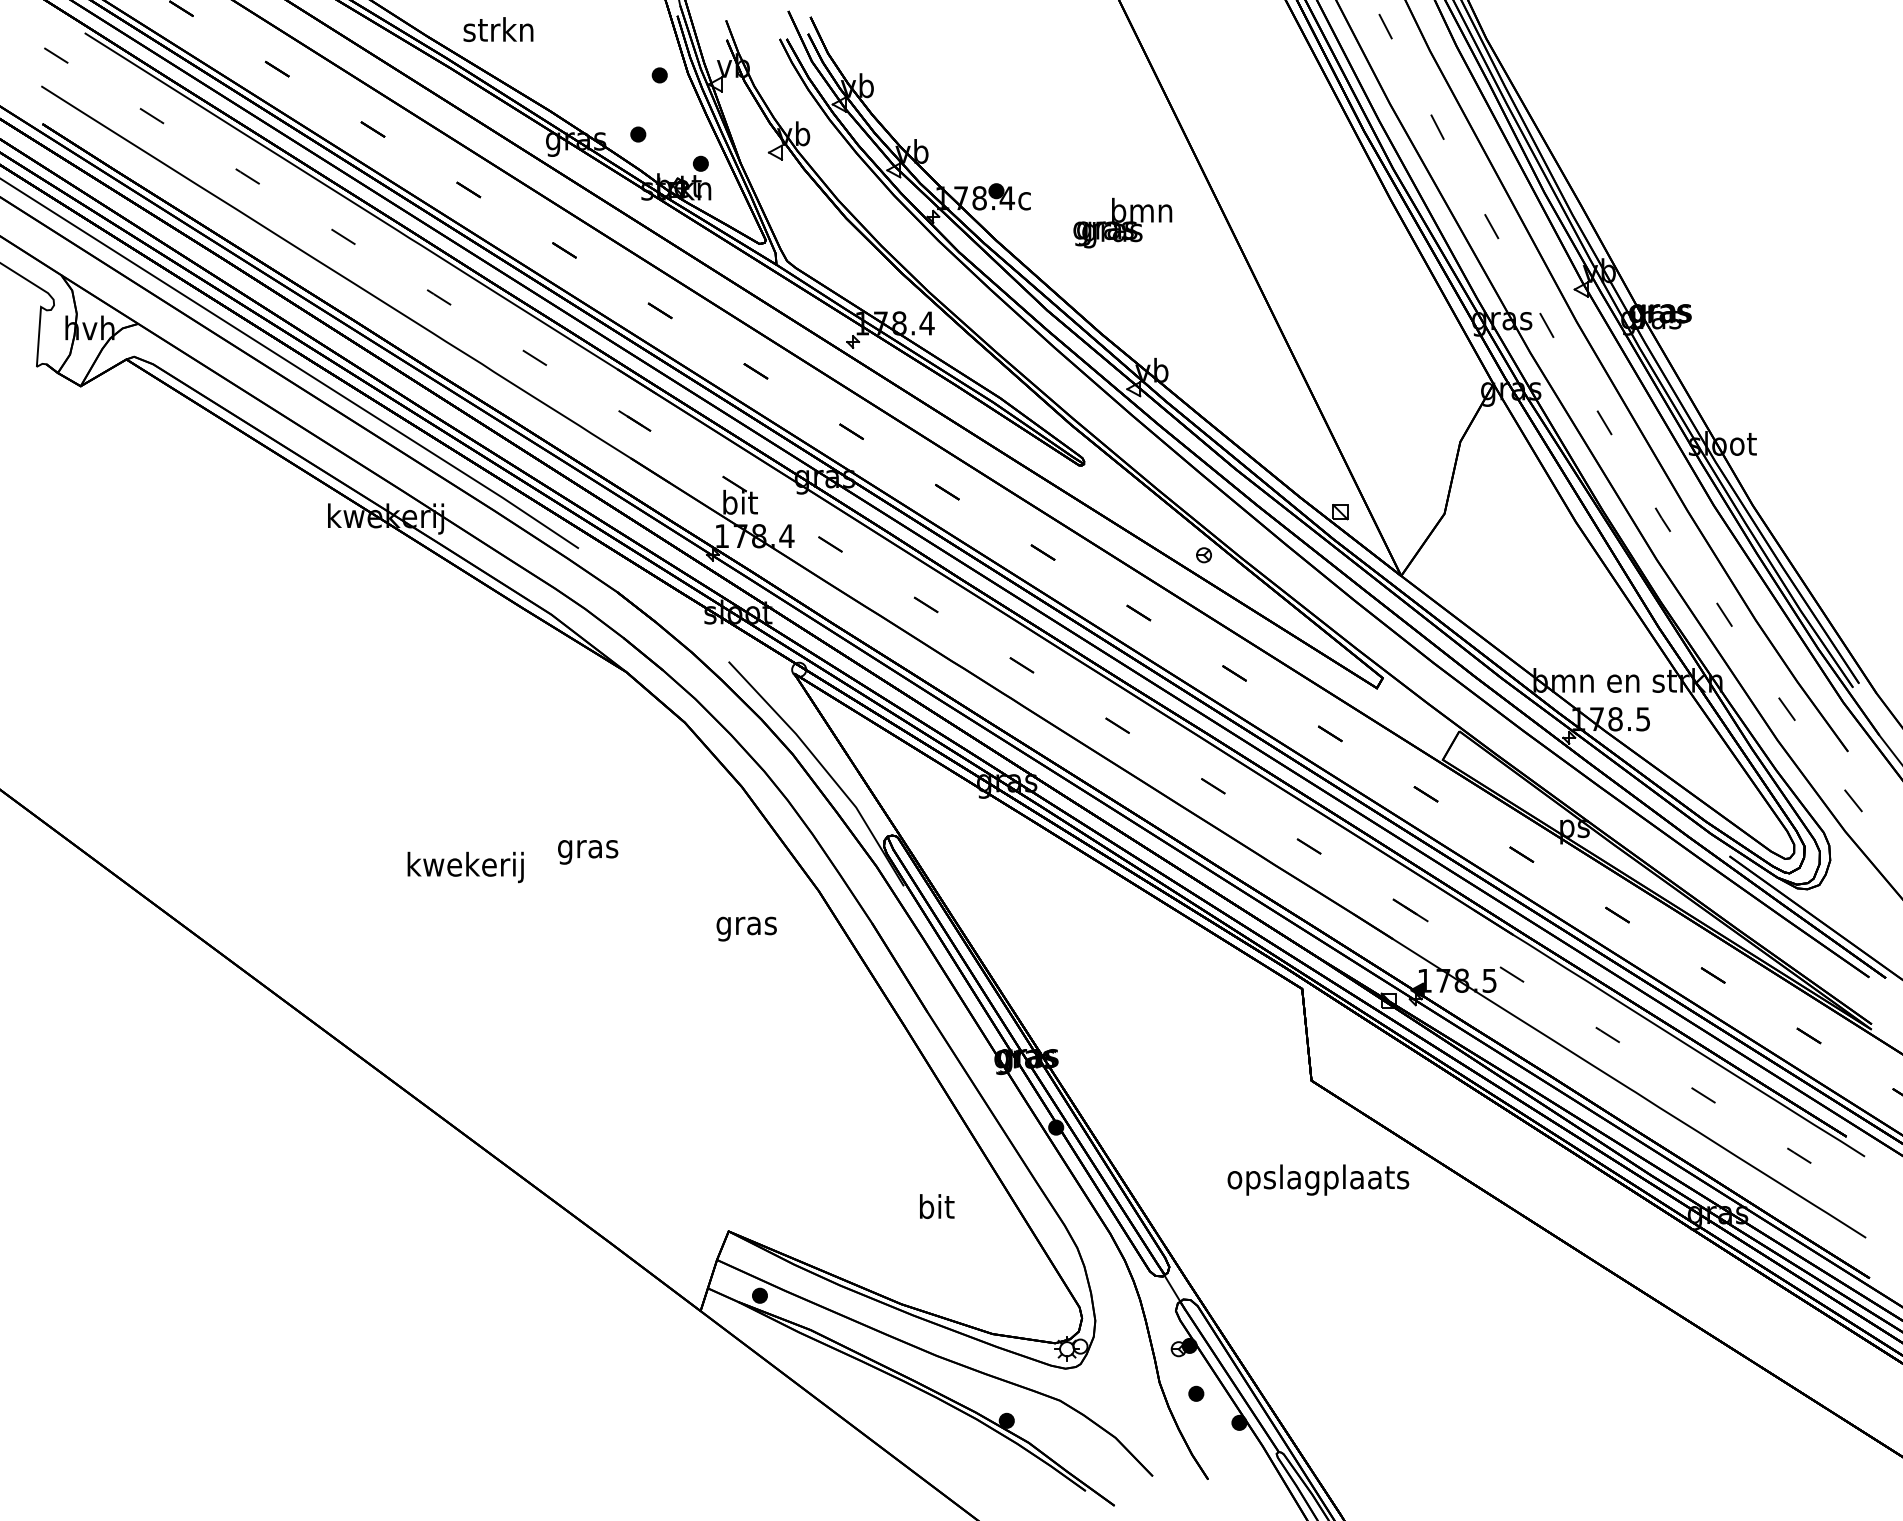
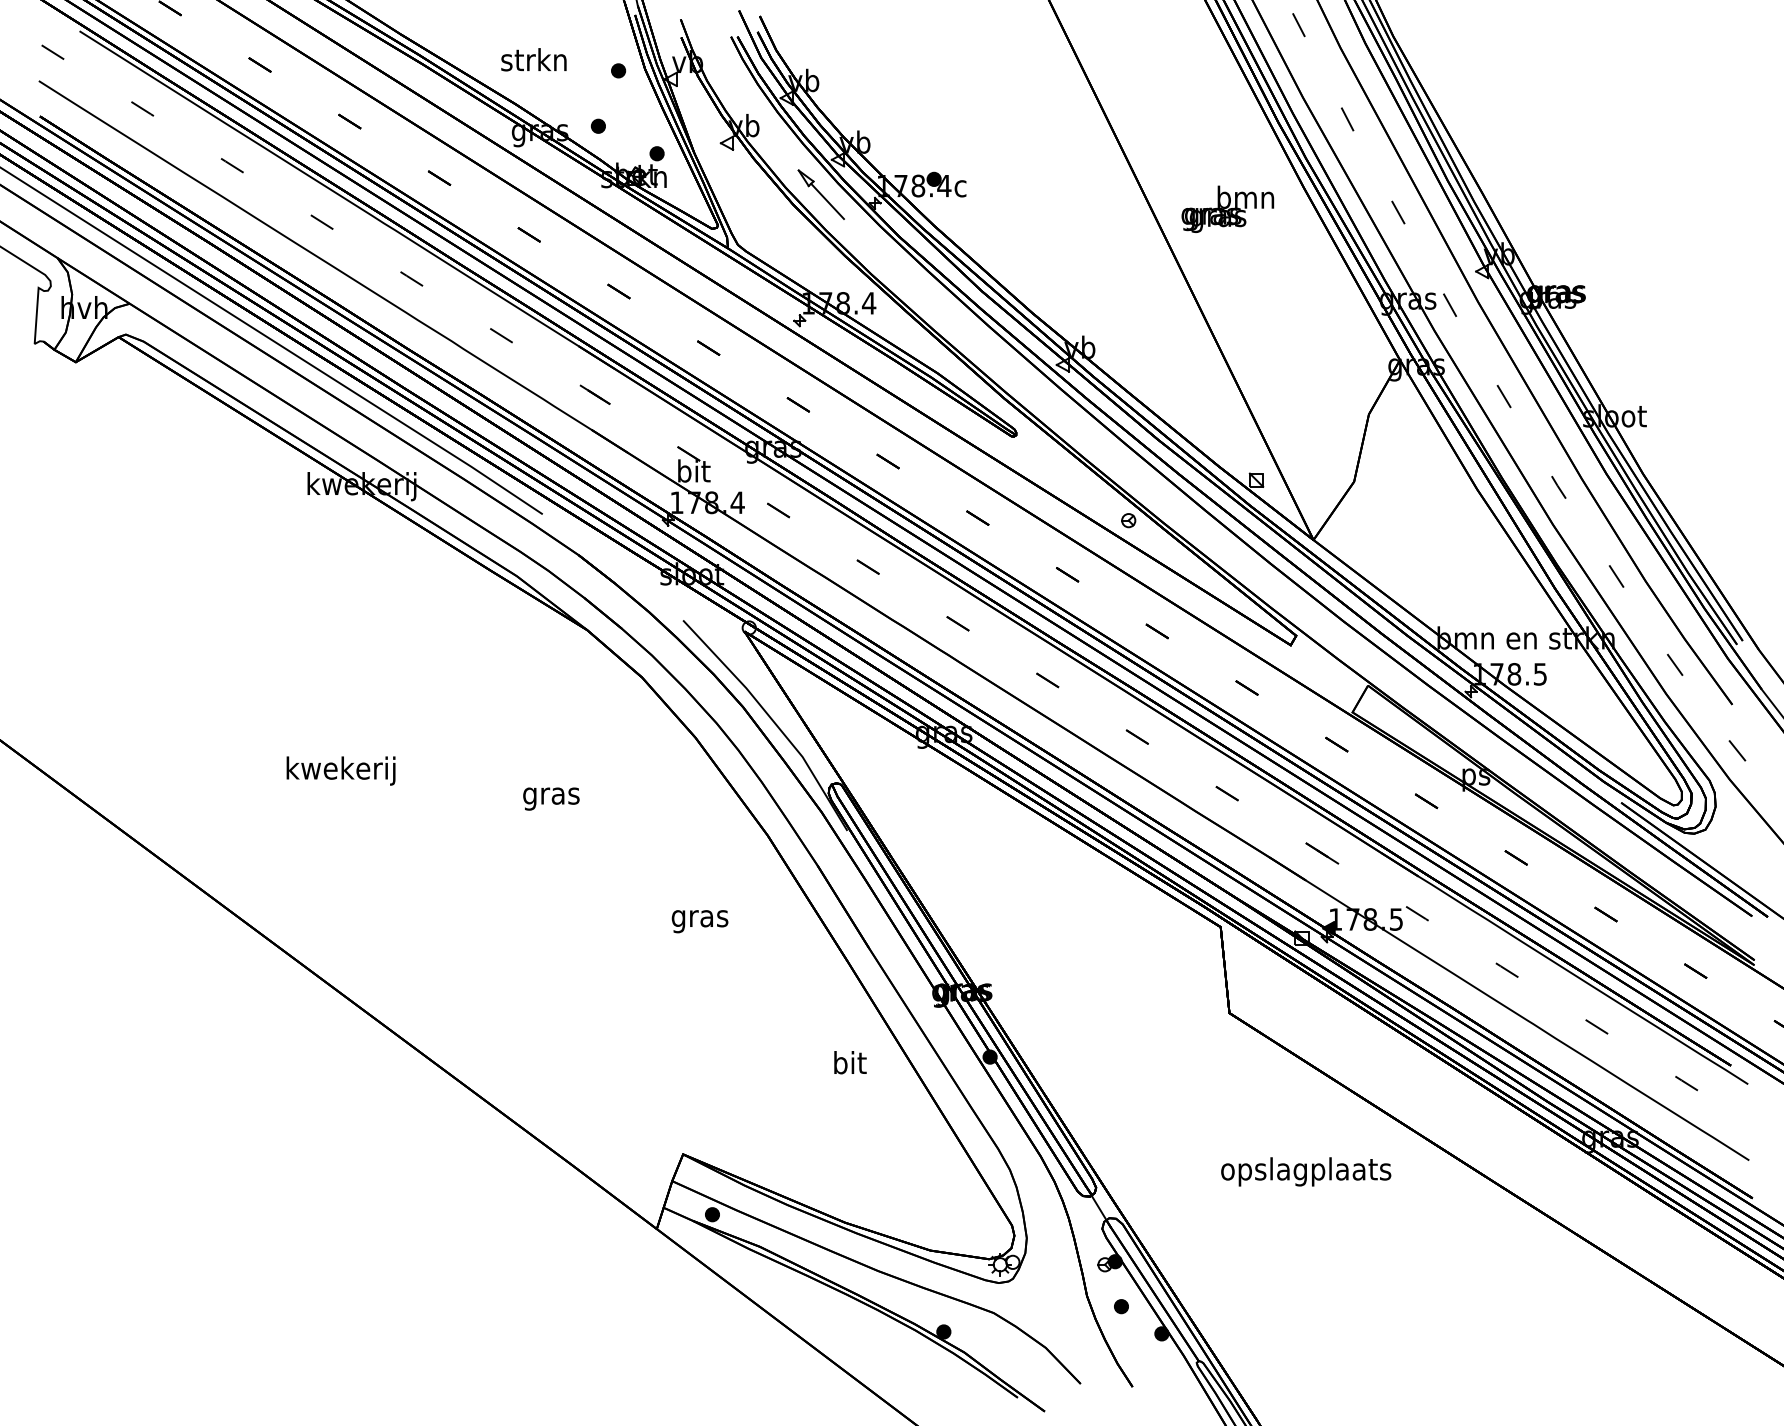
text: (498, 29) -> (533, 59), moved
part: (875, 207) -> (820, 194), added
text: (1122, 222) -> (1227, 208), moved
text: (465, 867) -> (340, 771), moved
text: (746, 928) -> (699, 921), moved
text: (1318, 1179) -> (1306, 1171), moved
text: (937, 1206) -> (850, 1062), moved

